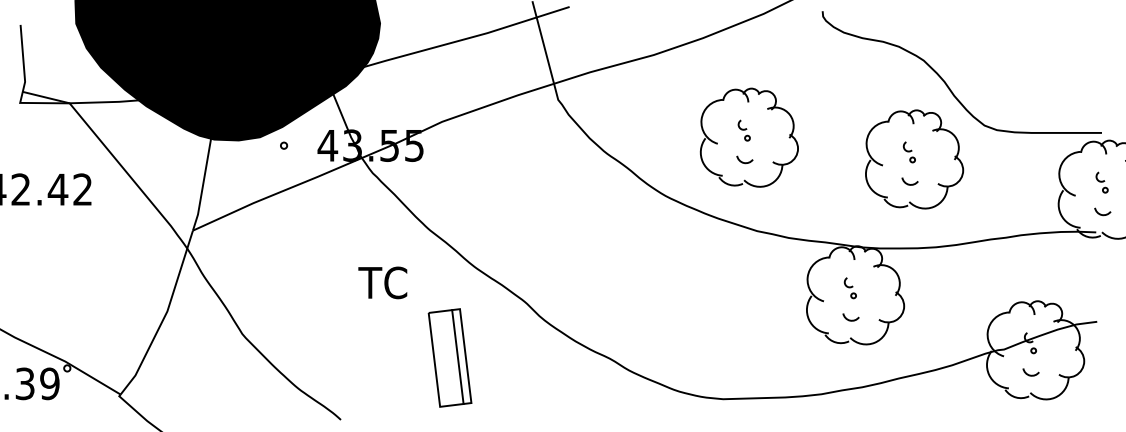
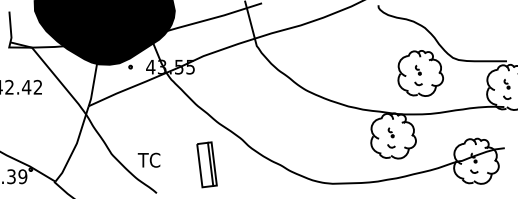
part: (748, 137) -> (344, 63), removed
text: (381, 281) -> (148, 159), moved

